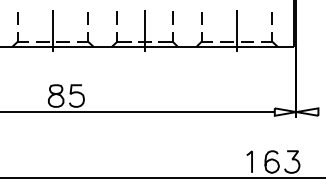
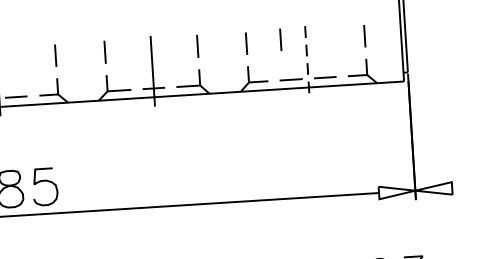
line: (221, 17) -> (279, 39), added
line: (237, 31) -> (307, 61), solid -> dashed

